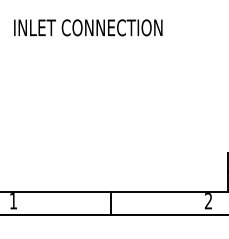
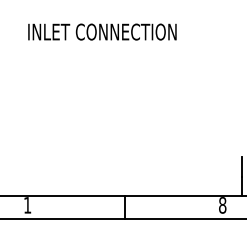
text: (208, 201) -> (222, 205), 2 -> 8

